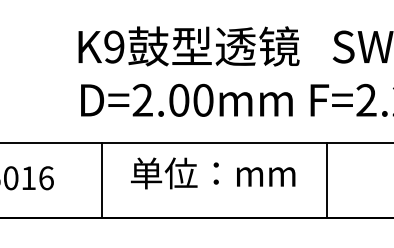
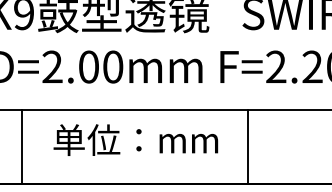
text: (213, 173) -> (136, 140), moved
line: (101, 179) -> (22, 146), moved
line: (327, 179) -> (248, 146), moved

